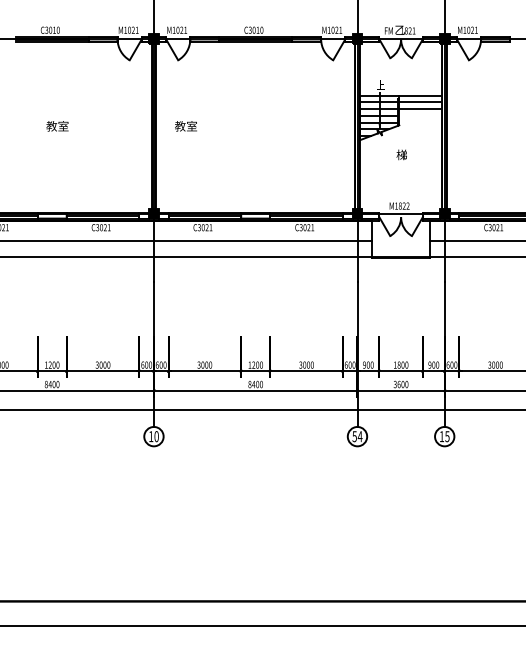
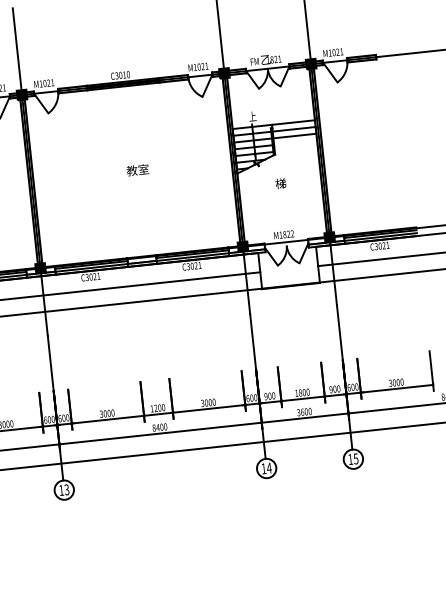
text: (185, 126) -> (137, 170), moved
text: (156, 436) -> (66, 489), 10 -> 13
text: (354, 436) -> (263, 468), 54 -> 14

